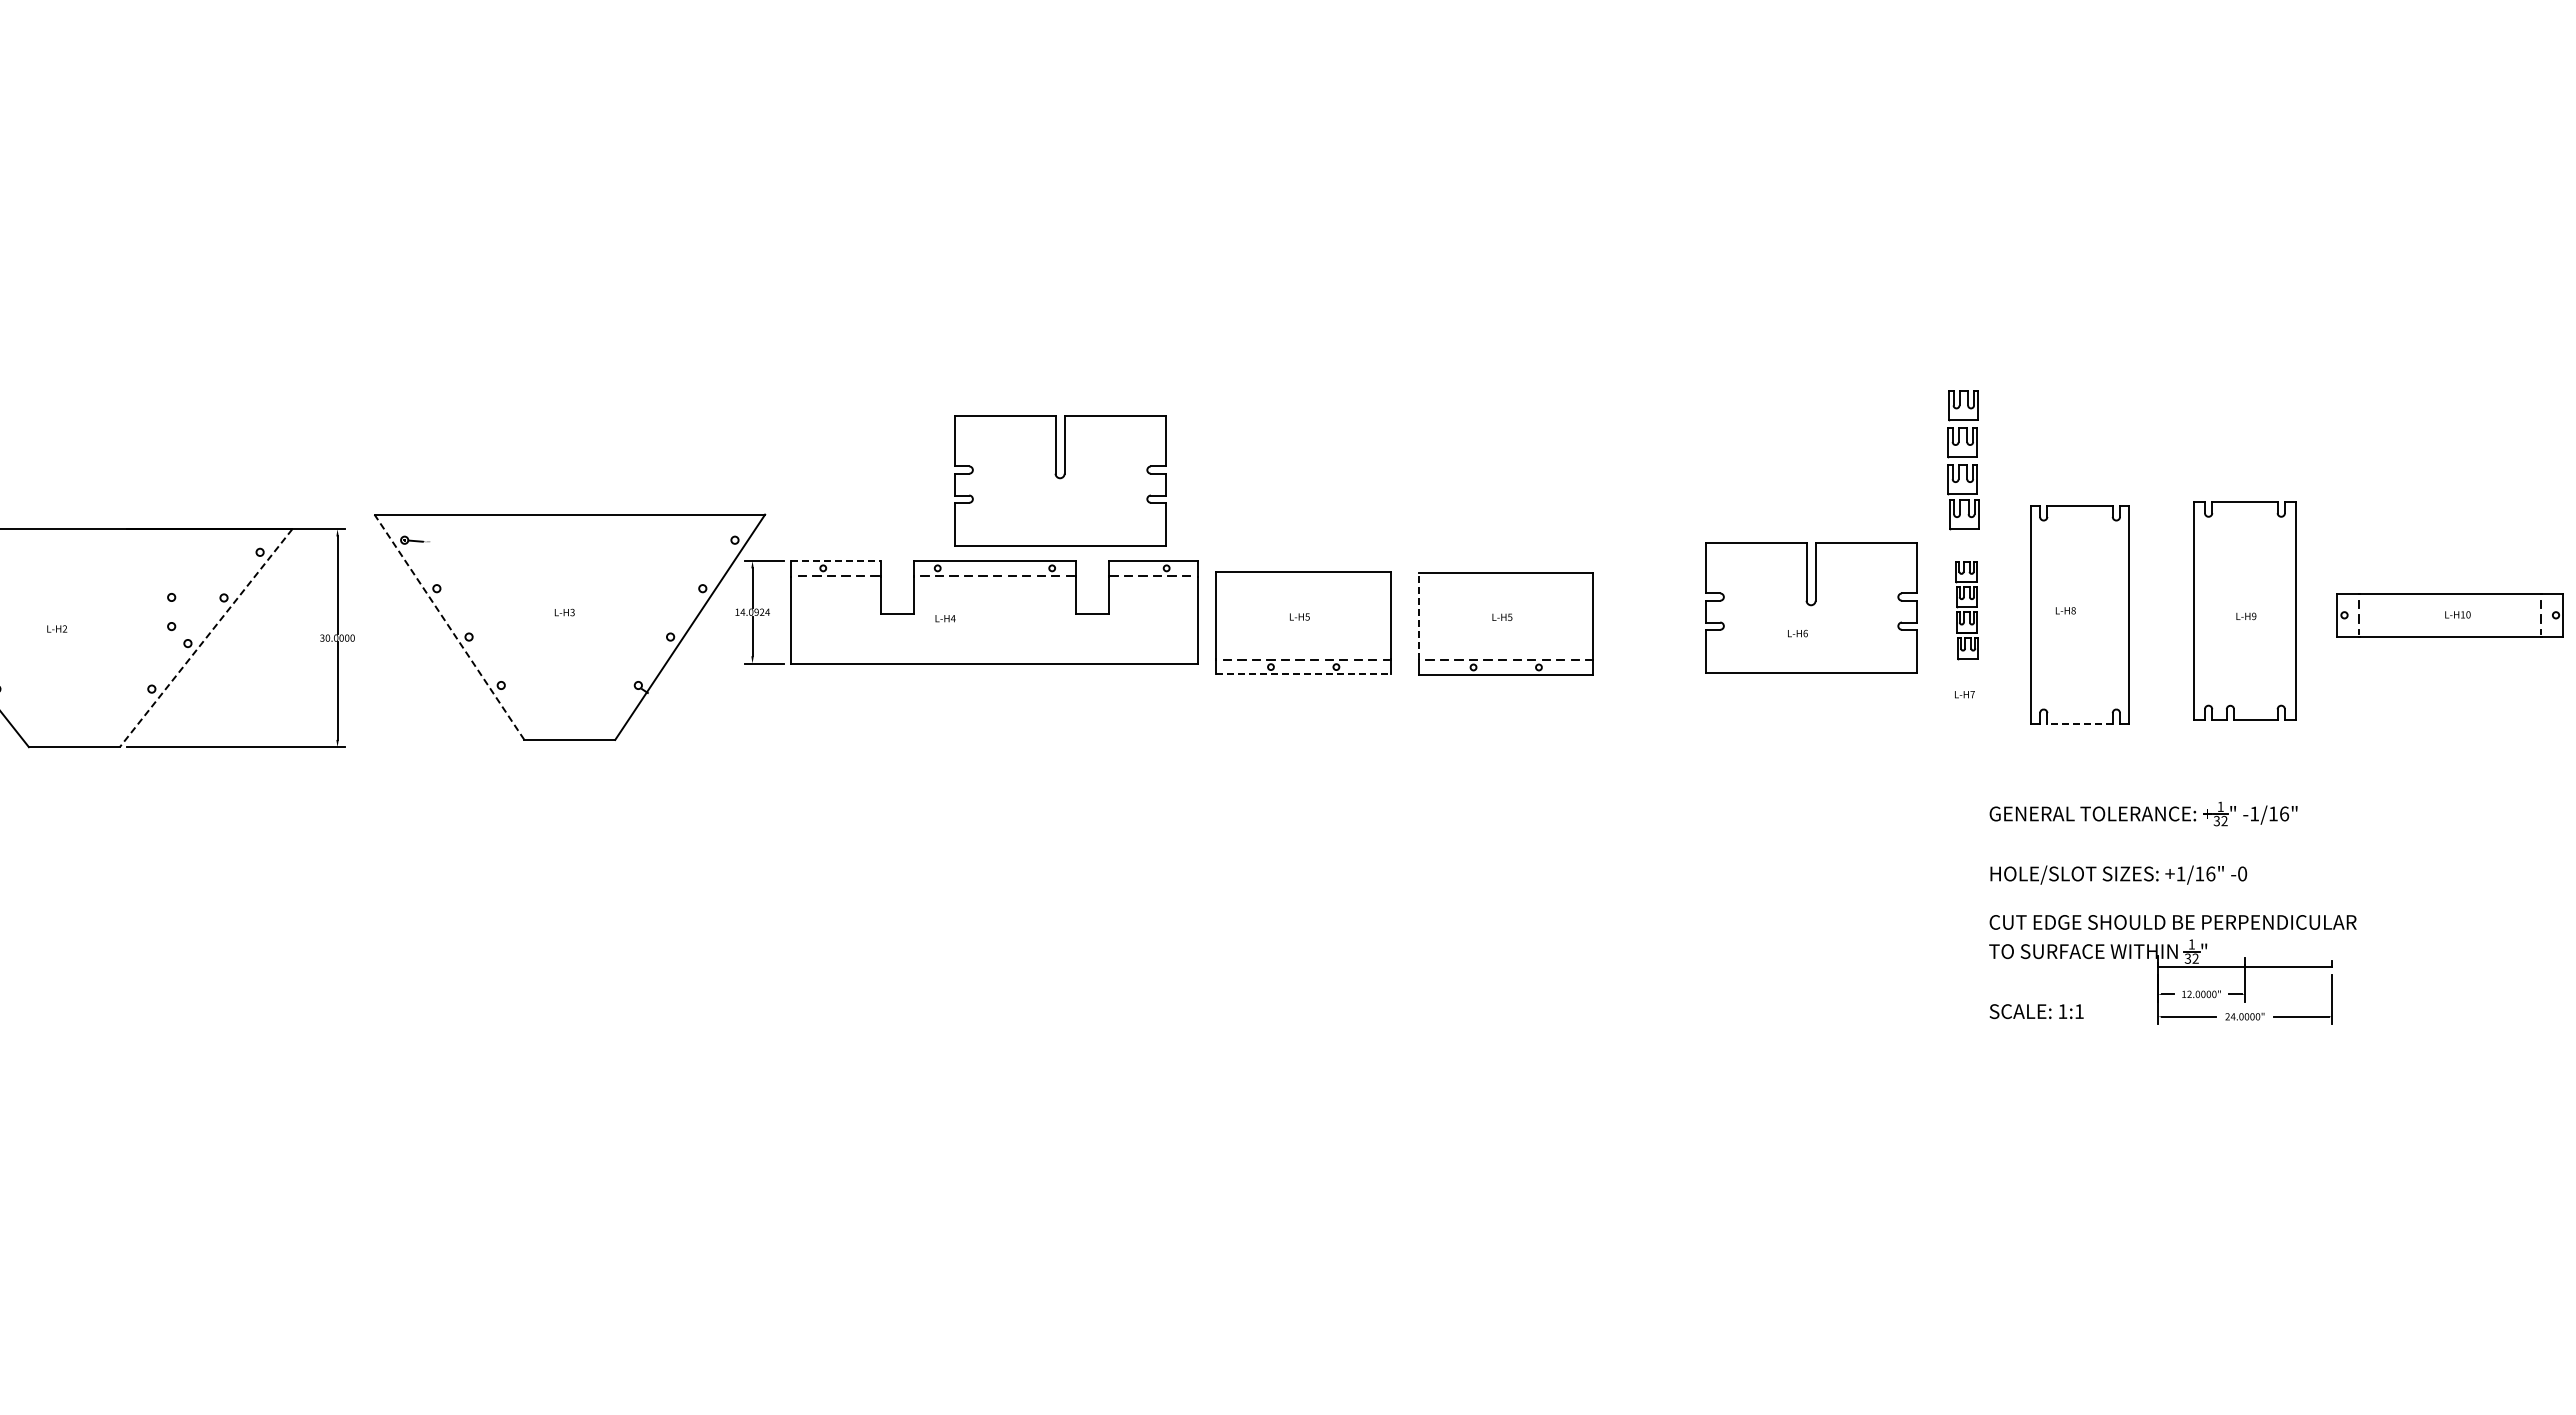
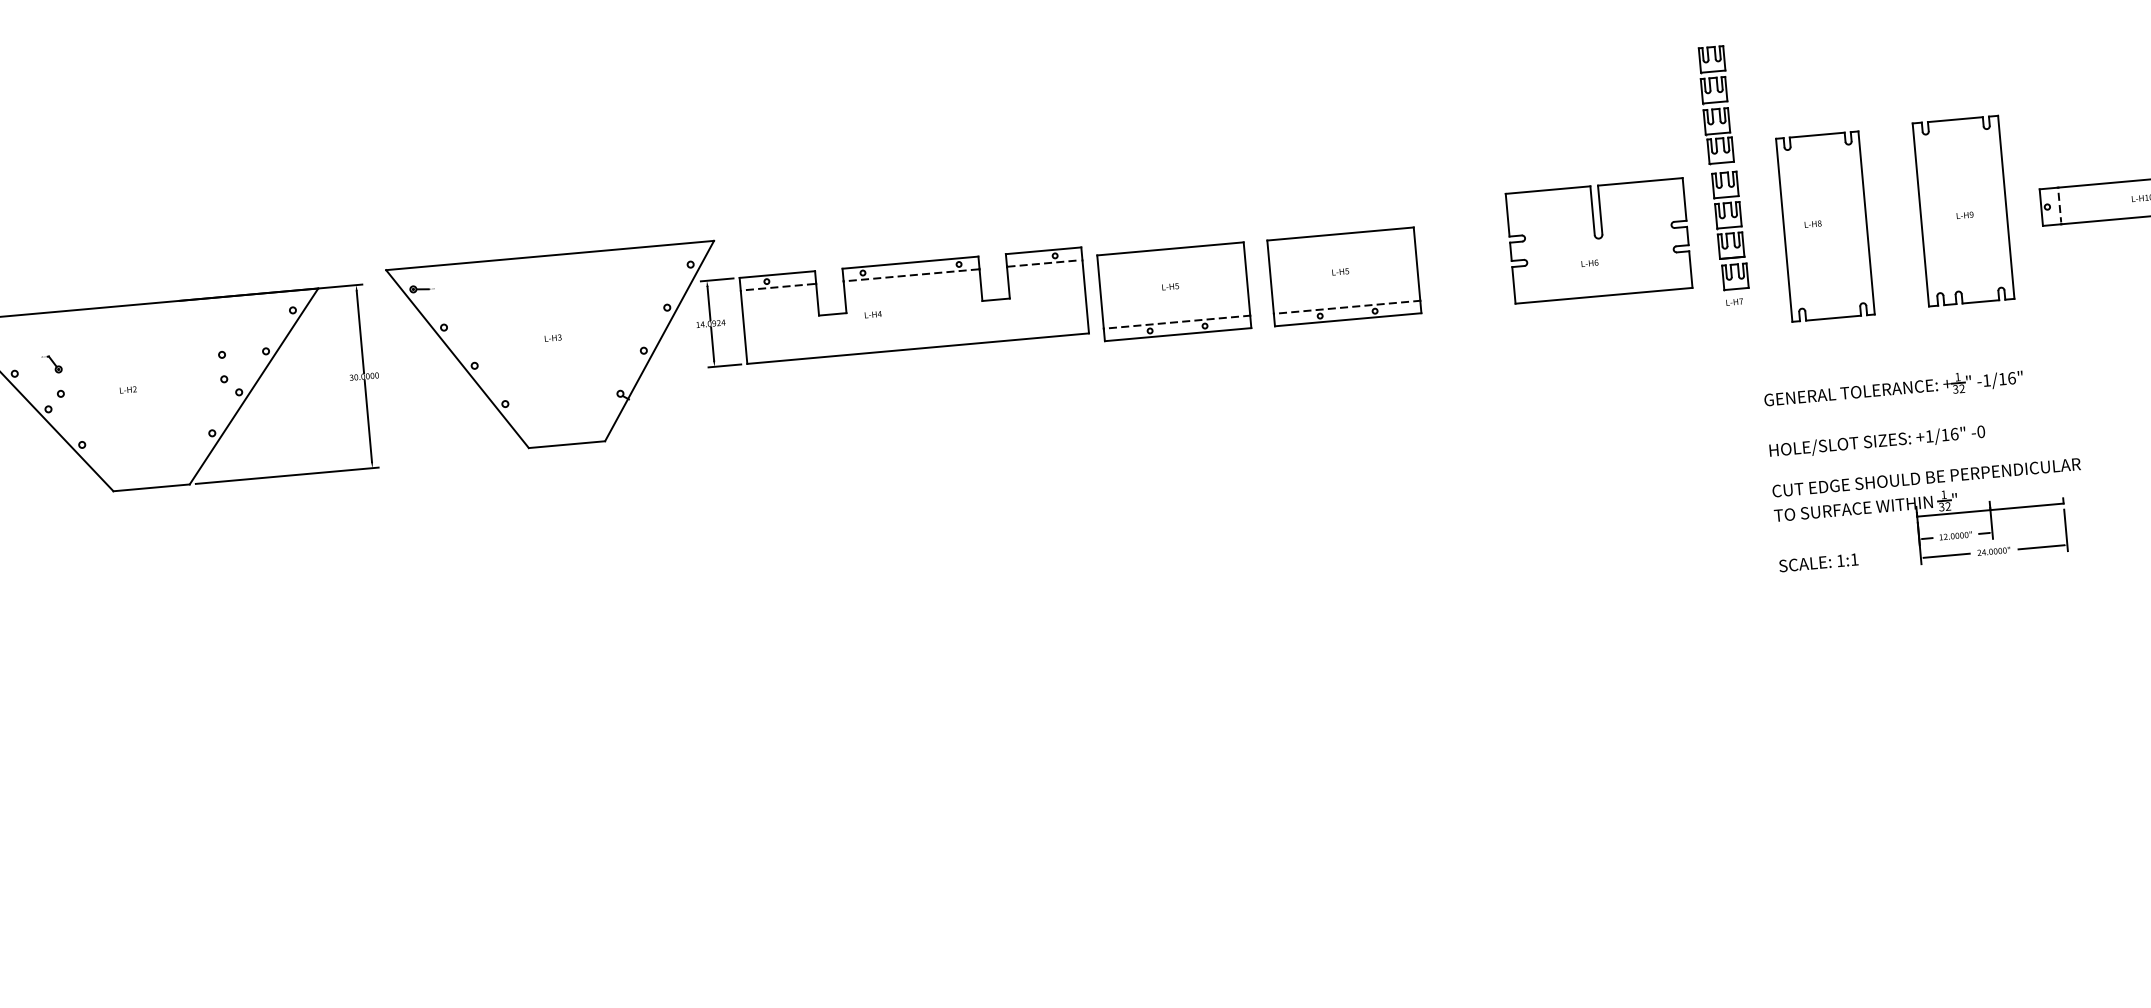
part: (1060, 480) -> (959, 190), removed
line: (836, 561) -> (777, 274), dashed -> solid
part: (1967, 610) -> (1730, 231), size x1.43
line: (1419, 616) -> (1271, 277), dashed -> solid
line: (449, 626) -> (457, 358), dashed -> solid
line: (205, 638) -> (253, 386), dashed -> solid
line: (1304, 674) -> (1178, 334), dashed -> solid
line: (2080, 724) -> (1833, 318), dashed -> solid

